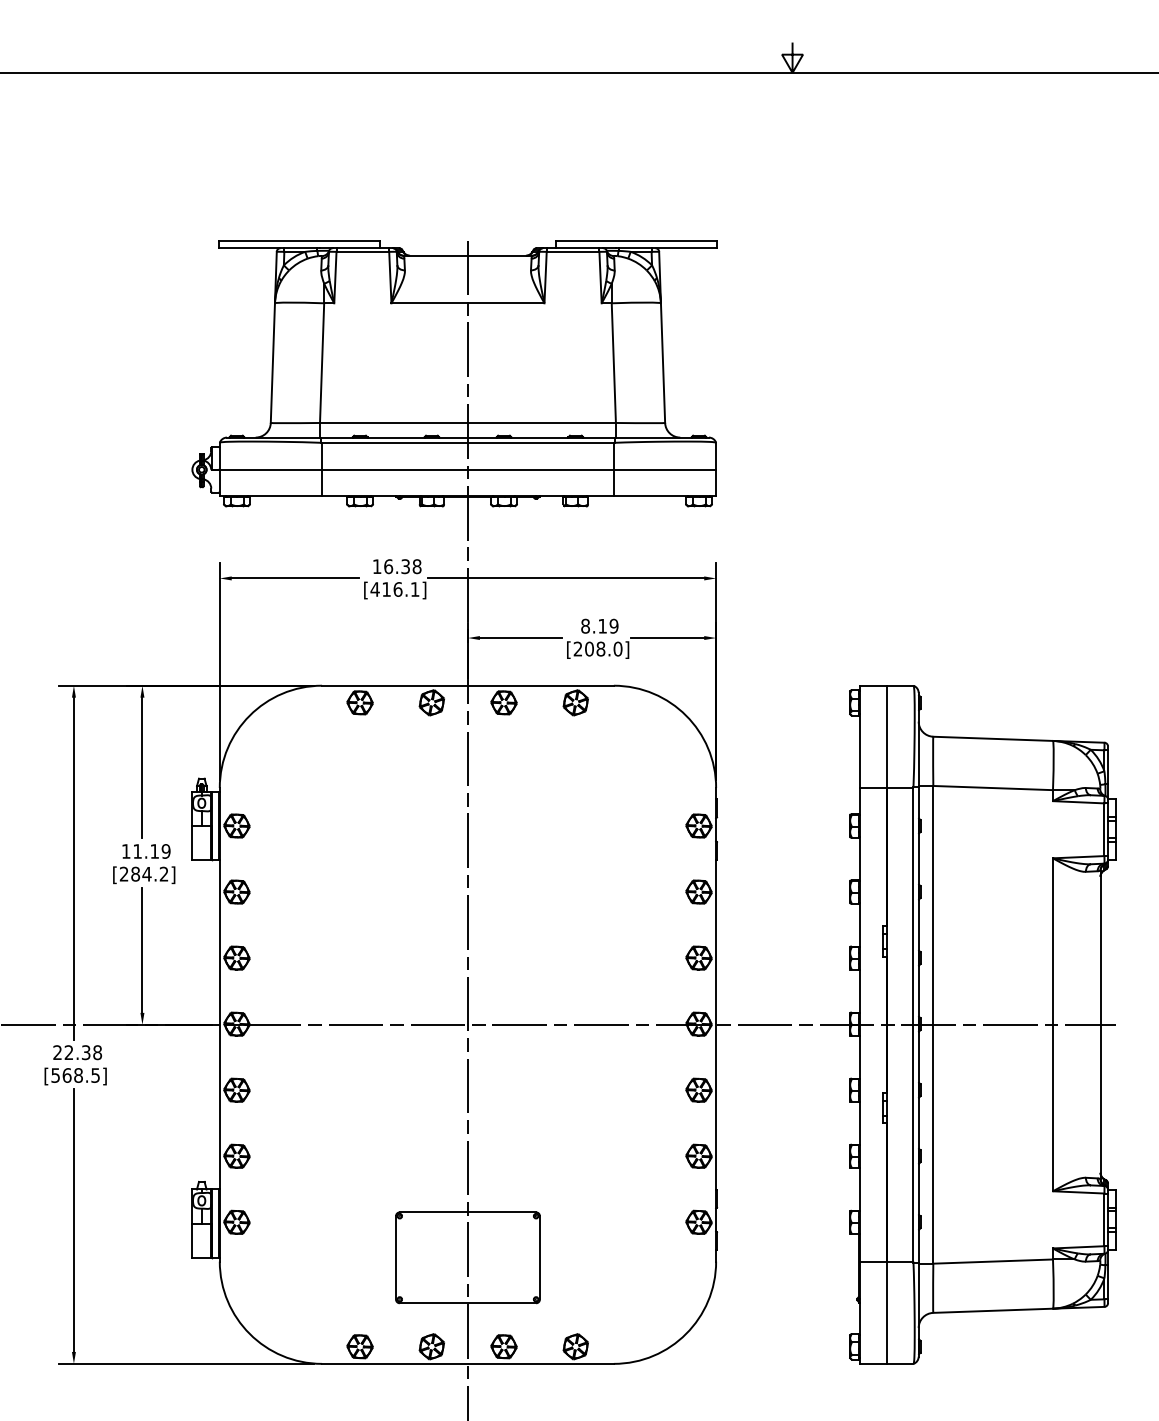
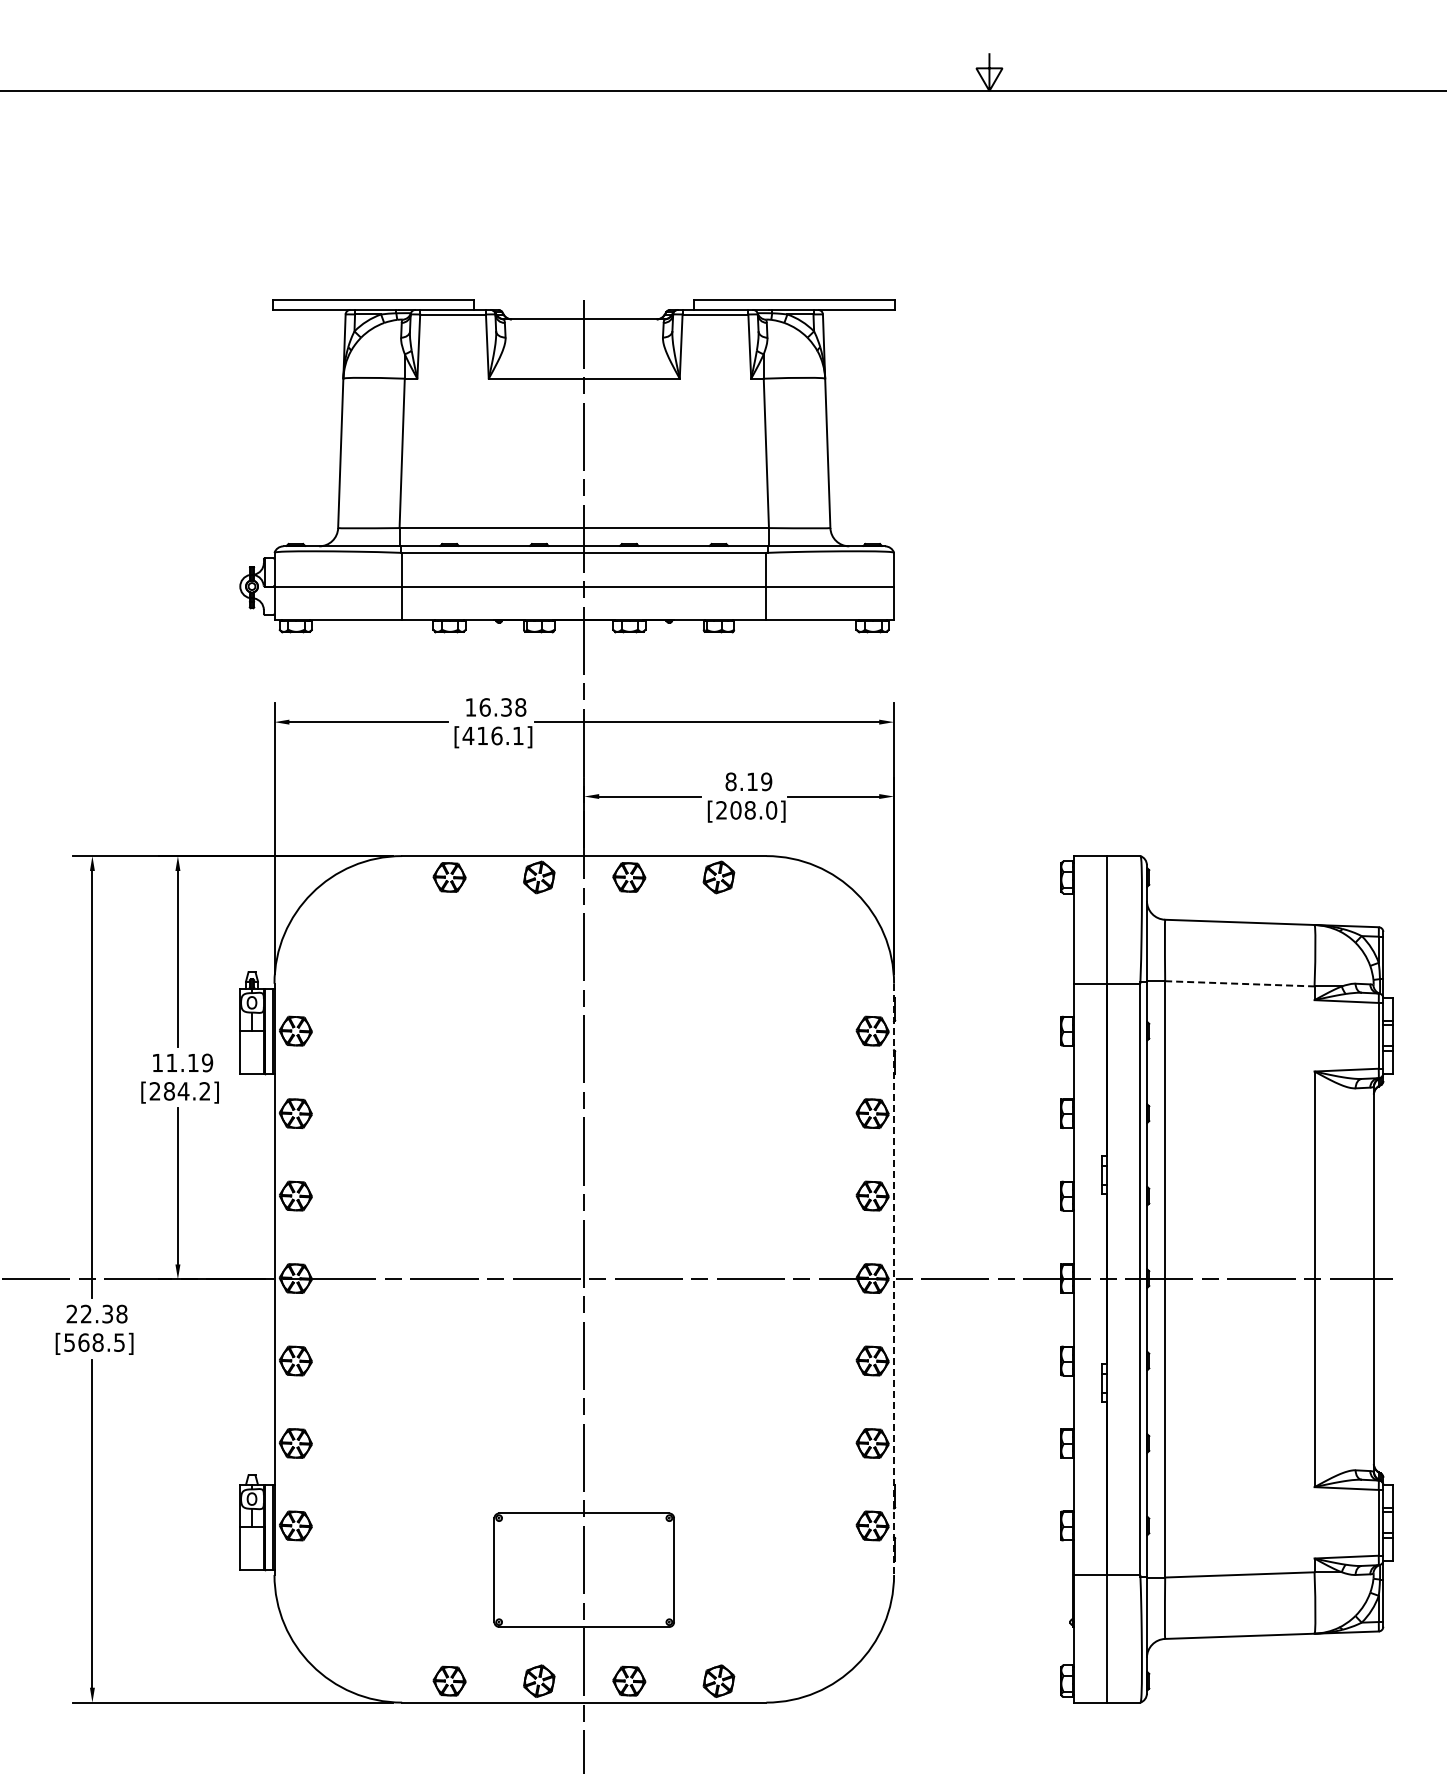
line: (992, 787) -> (1239, 983), solid -> dashed
line: (716, 1024) -> (894, 1279), solid -> dashed

